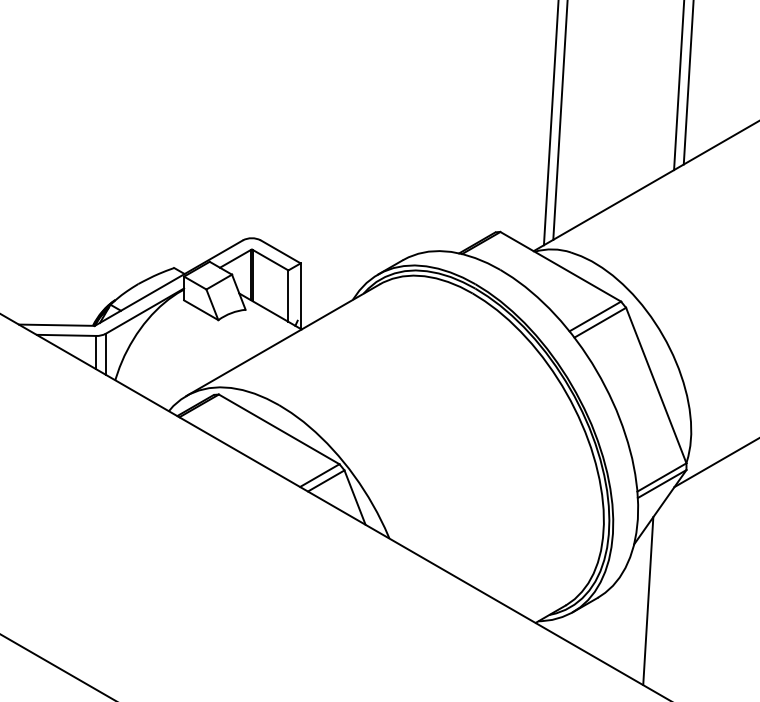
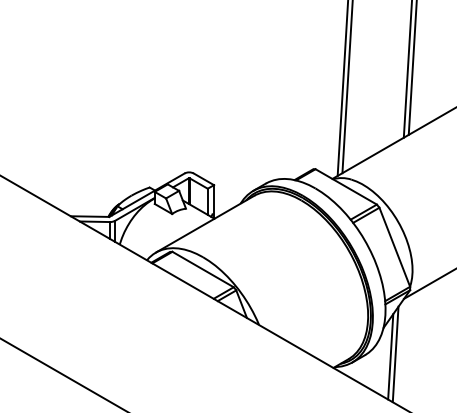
line: (657, 596) -> (395, 354), added

